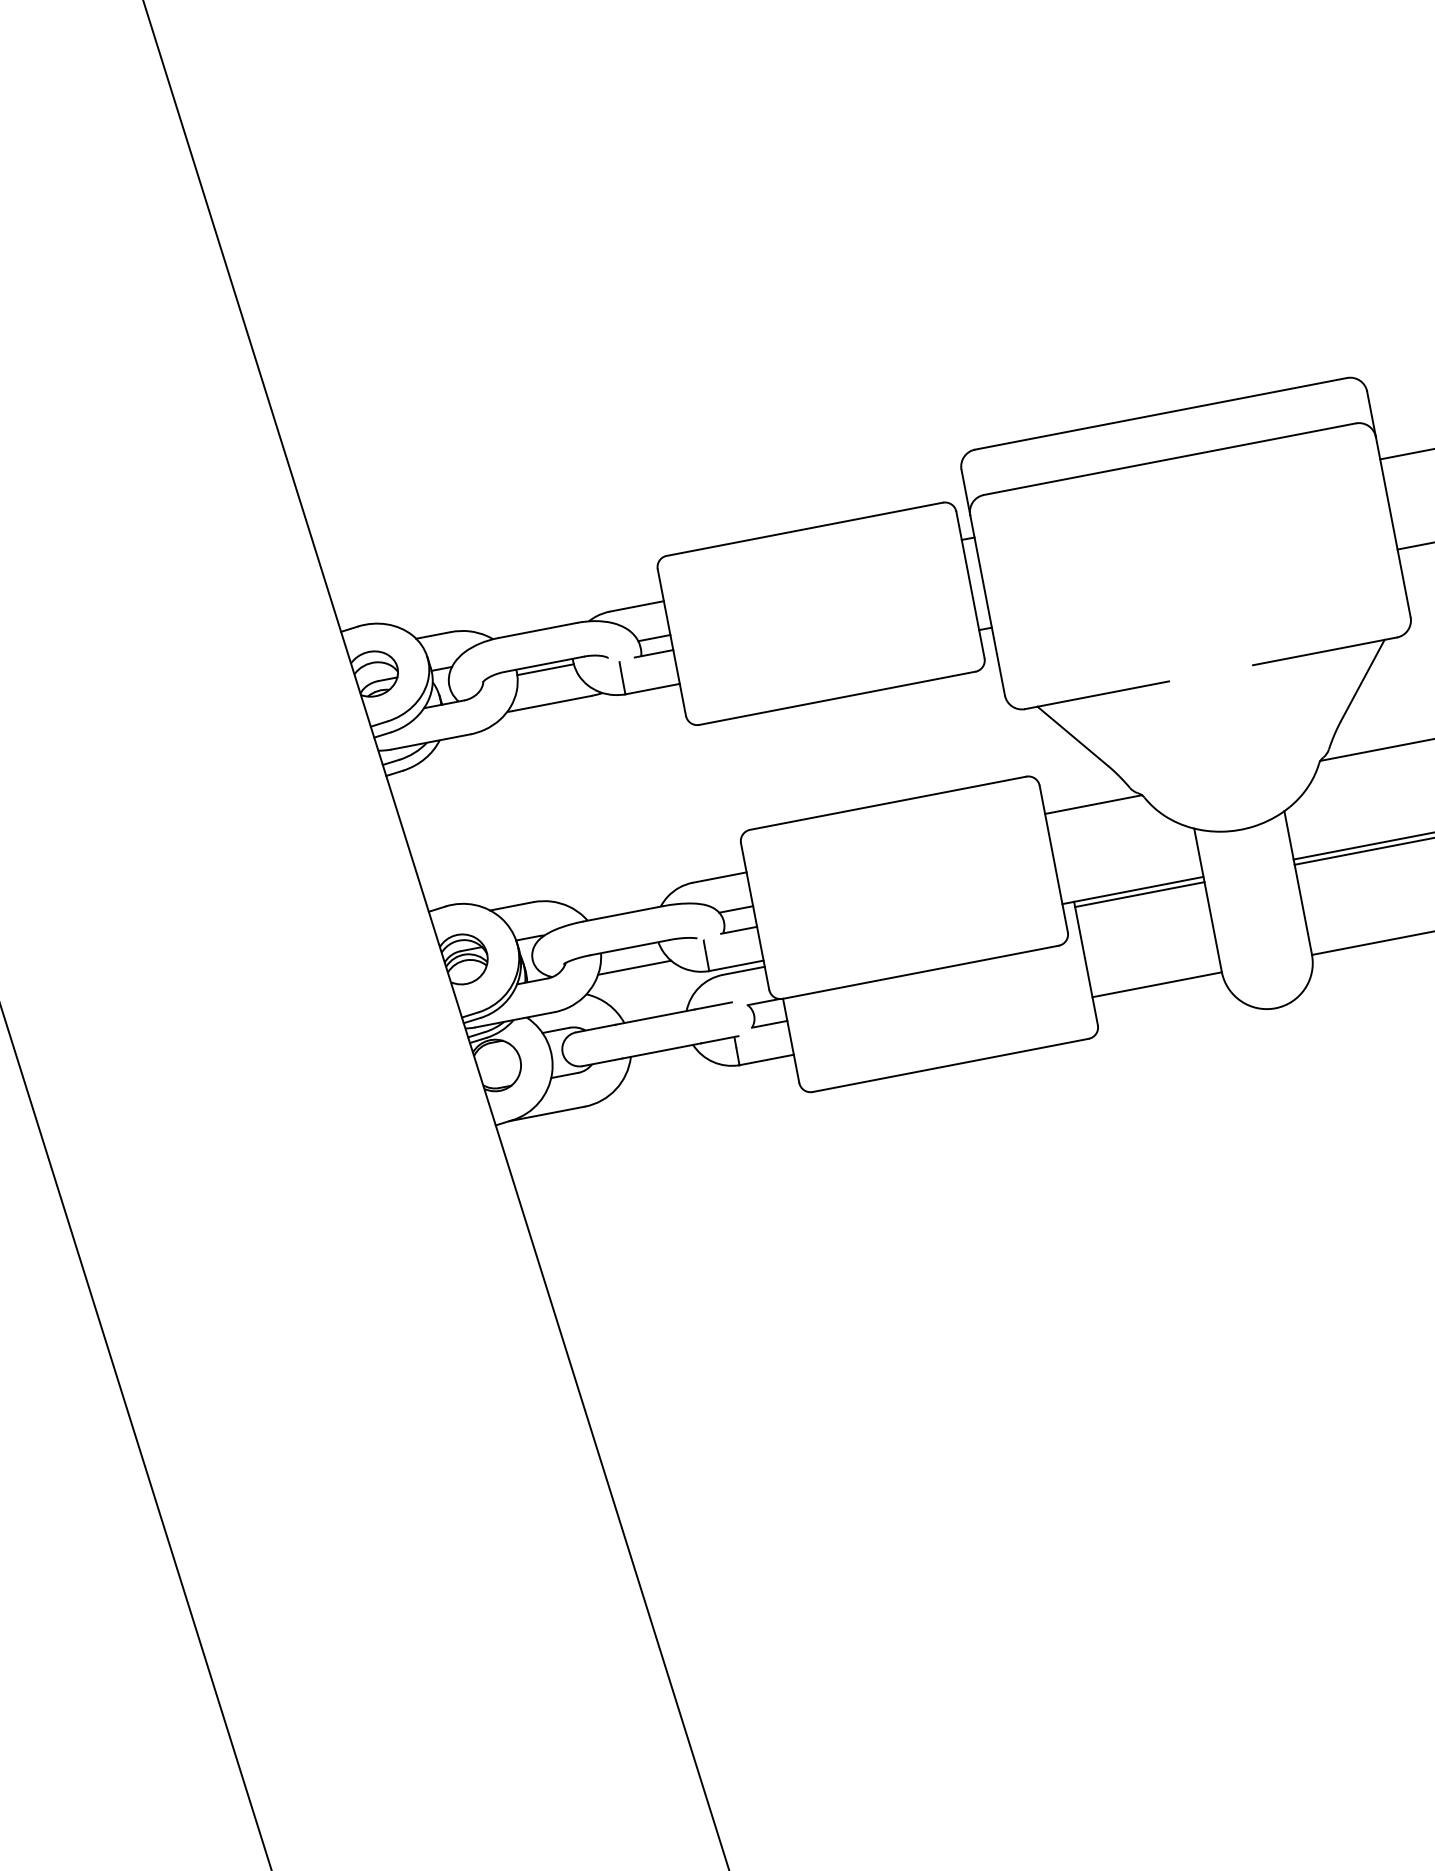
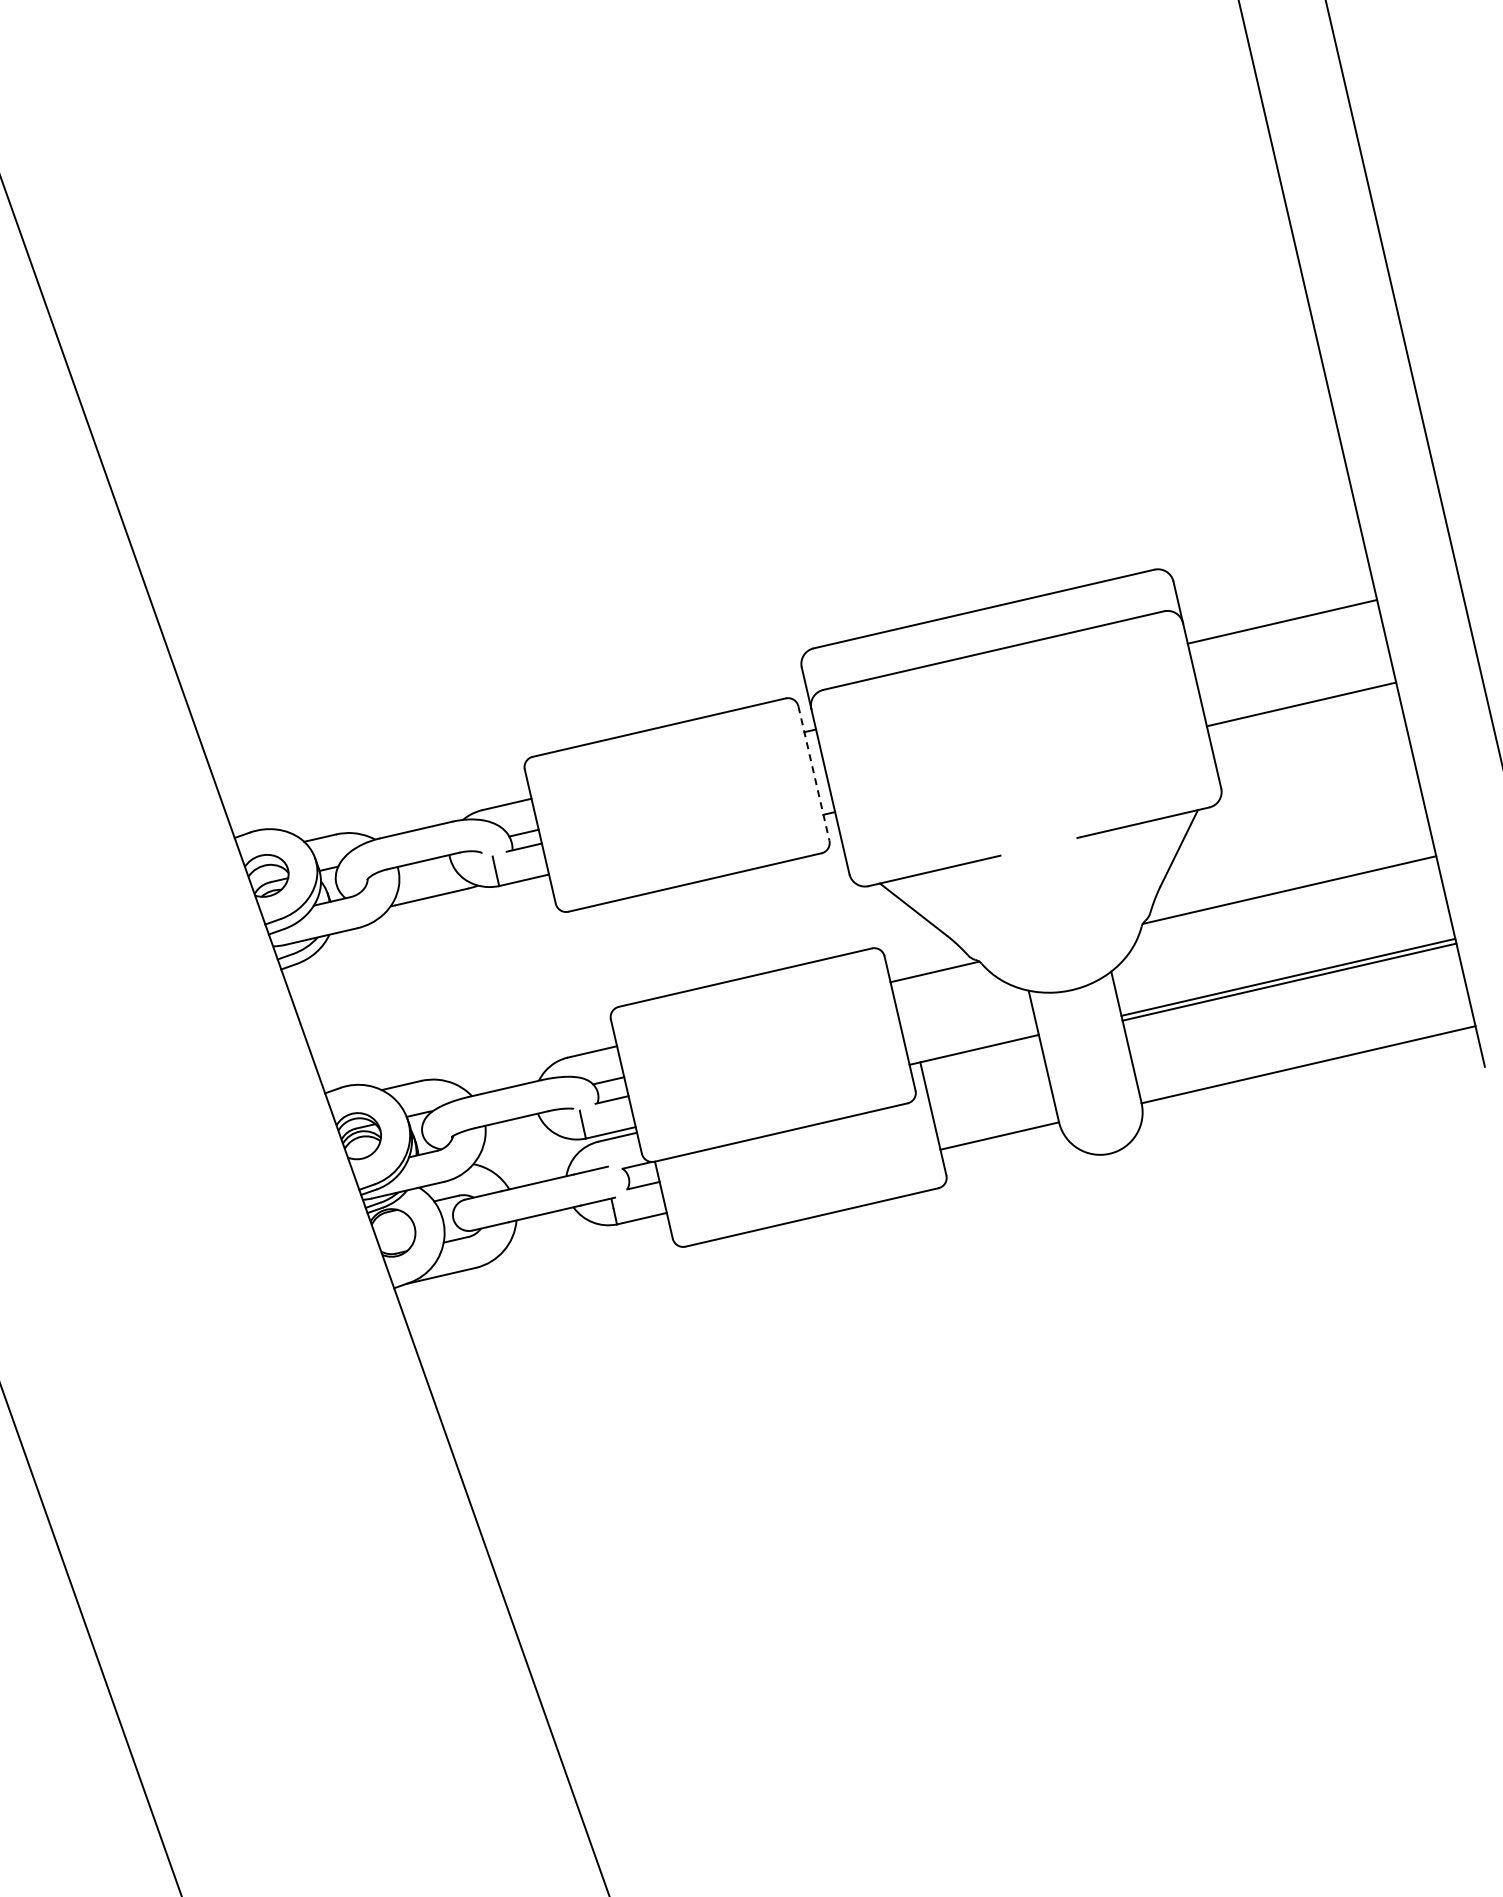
line: (970, 585) -> (813, 773), solid -> dashed
line: (545, 669) -> (424, 865), removed
line: (1139, 894) -> (980, 1053), removed
line: (634, 967) -> (516, 1137), removed

